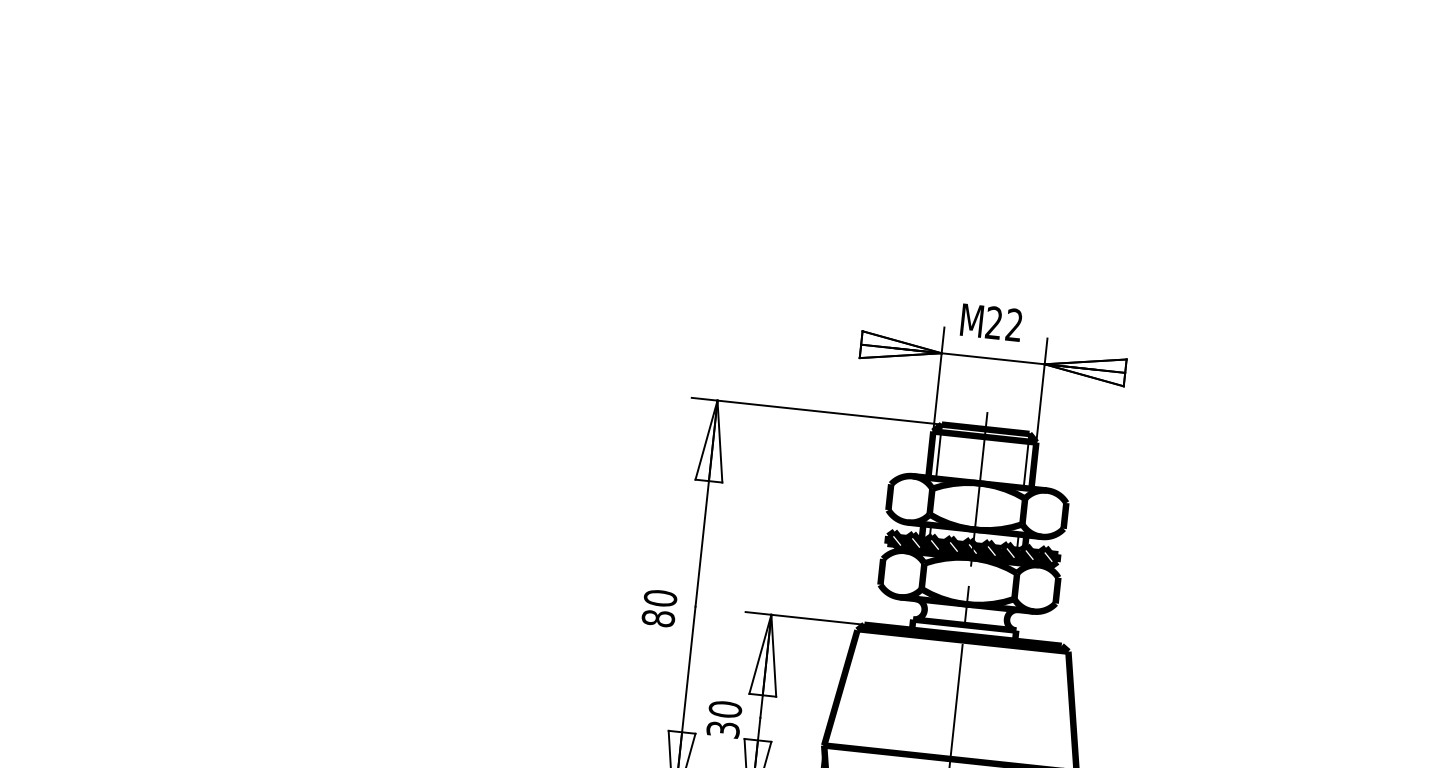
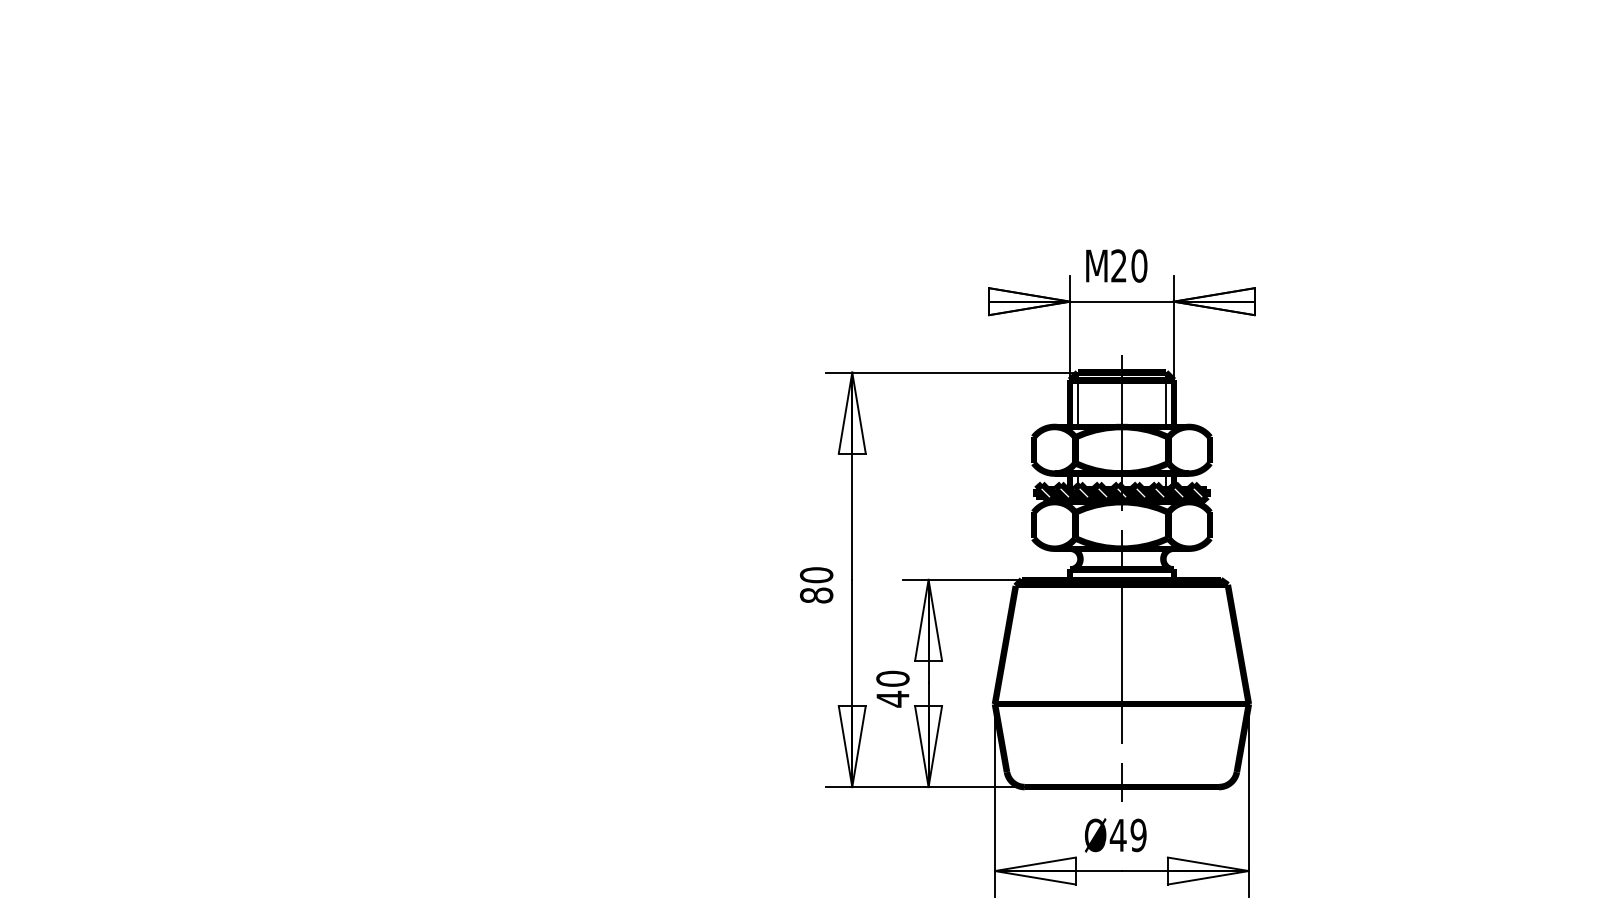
text: (1014, 324) -> (1139, 265), 22 -> 20
text: (722, 728) -> (892, 698), 30 -> 40

